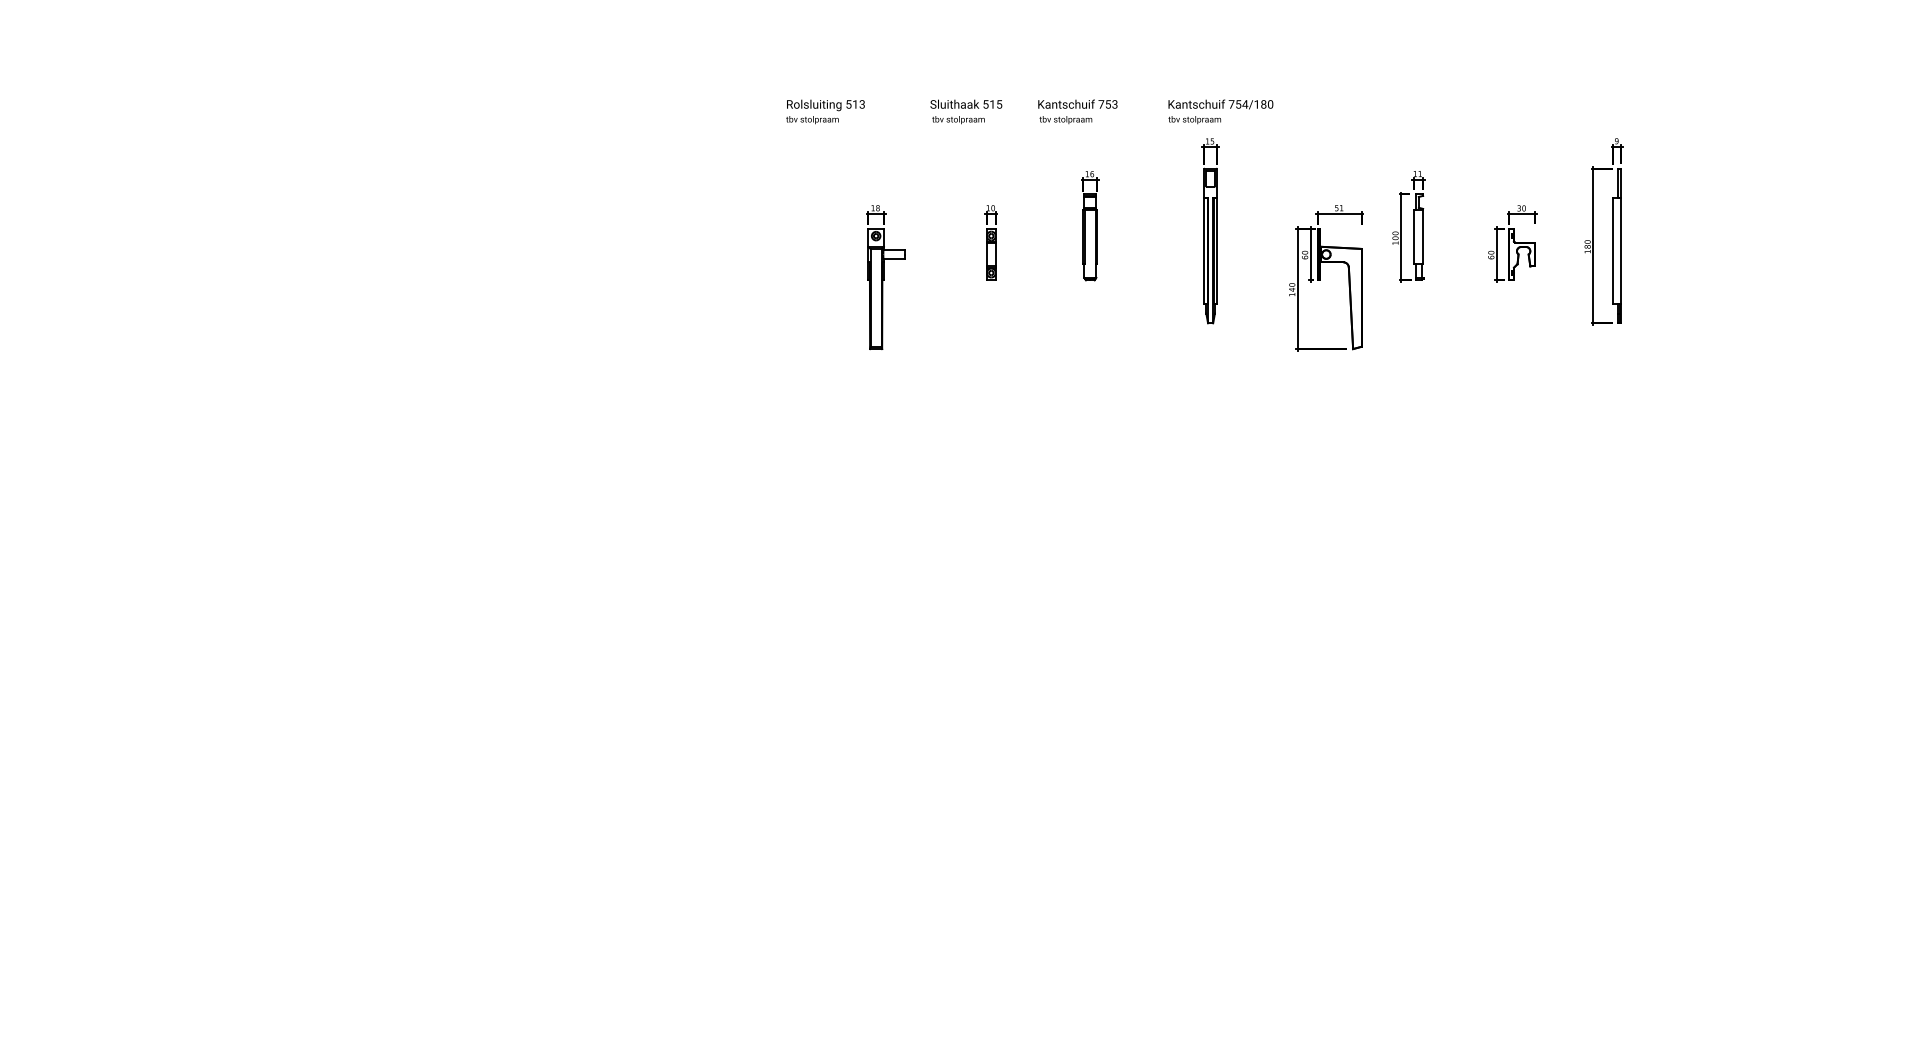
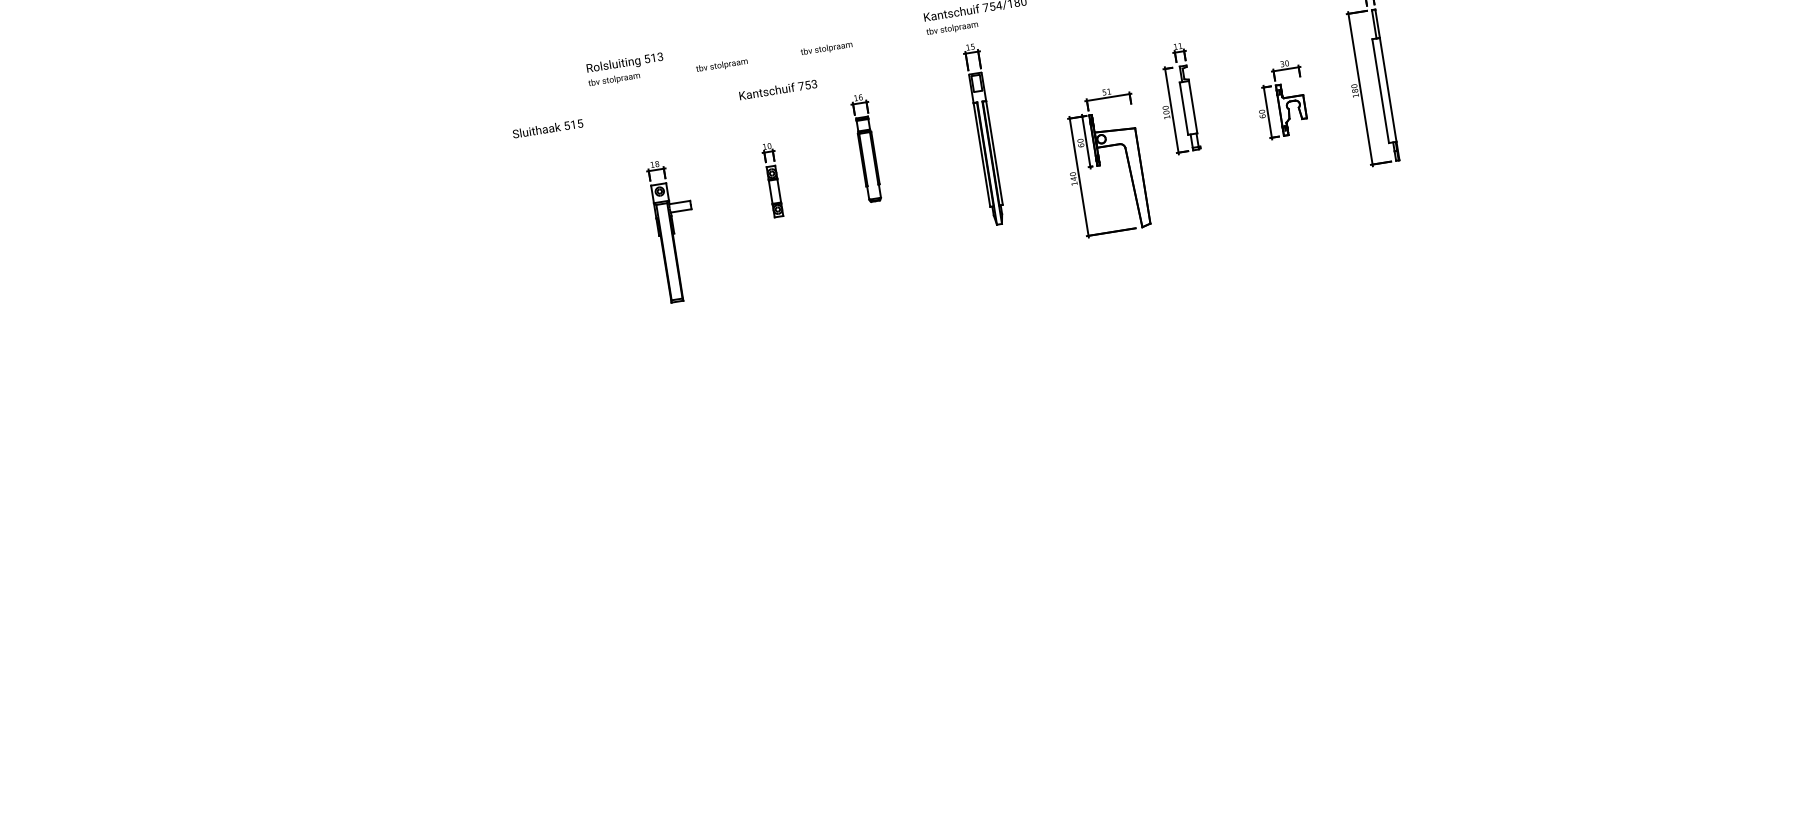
text: (966, 103) -> (548, 127), moved
text: (1077, 103) -> (777, 89), moved
text: (825, 111) -> (625, 69), moved

